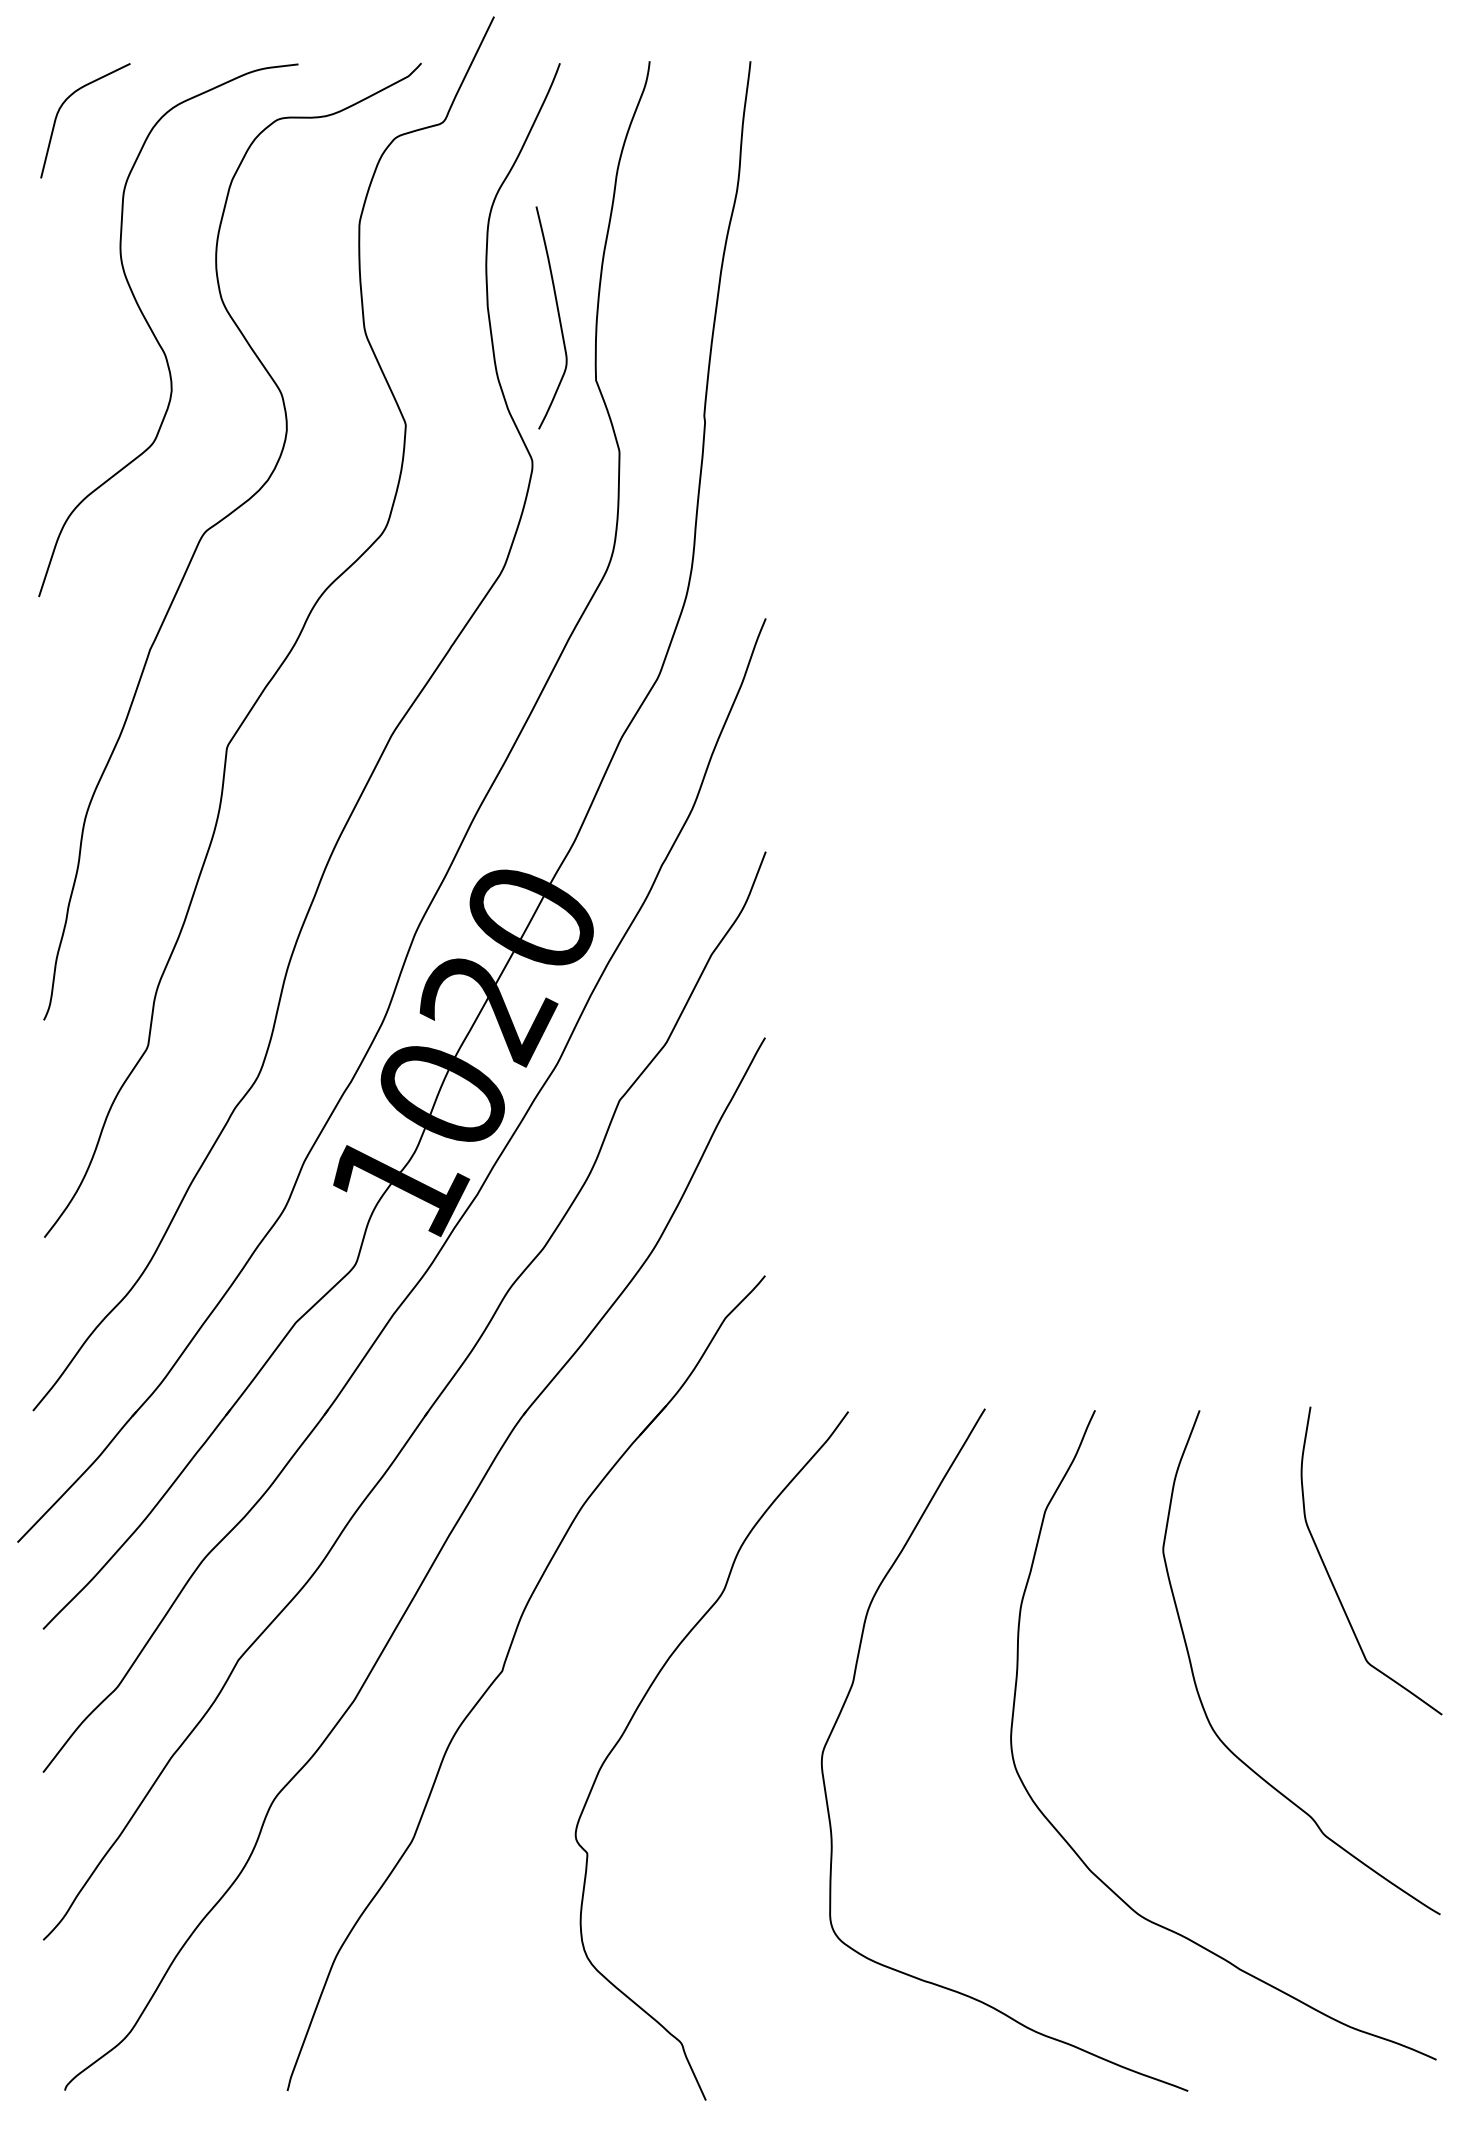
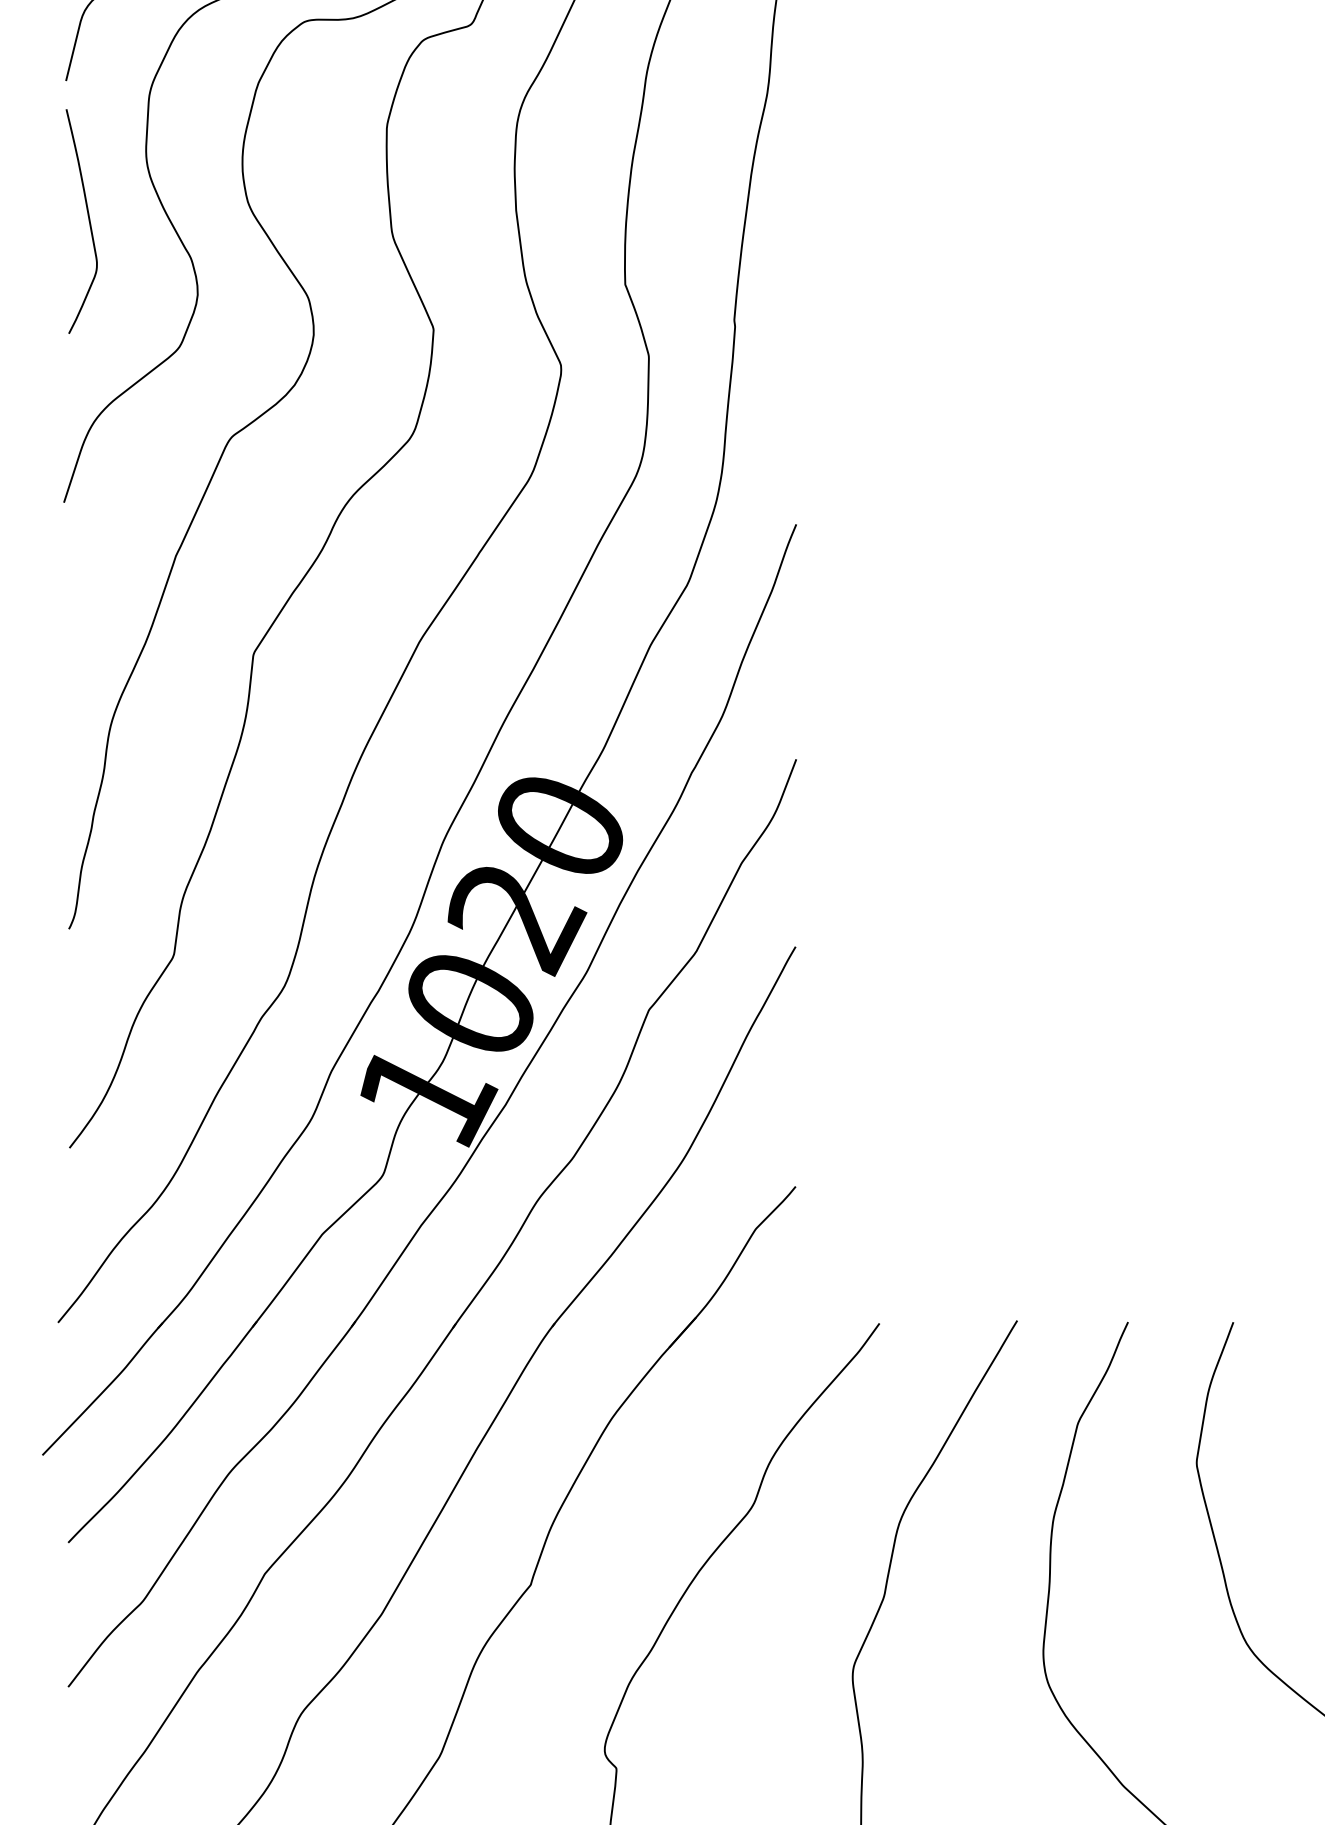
curve: (558, 317) -> (88, 221), moved

